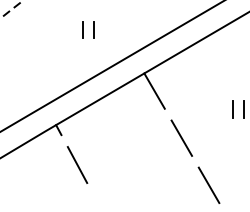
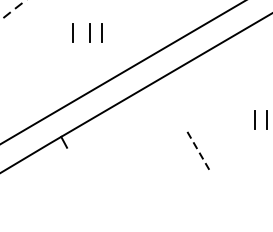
line: (66, 29) -> (72, 32), added
line: (154, 90) -> (168, 99), removed
line: (182, 138) -> (199, 151), solid -> dashed
line: (77, 165) -> (84, 181), removed
line: (208, 185) -> (227, 202), removed

